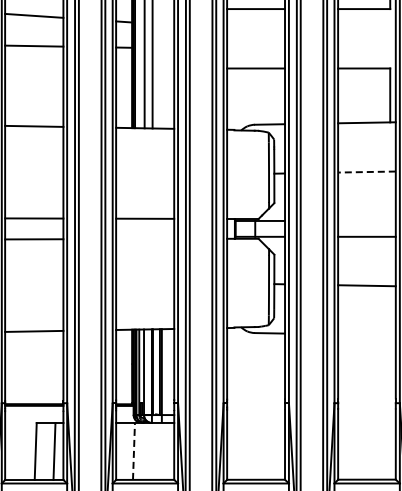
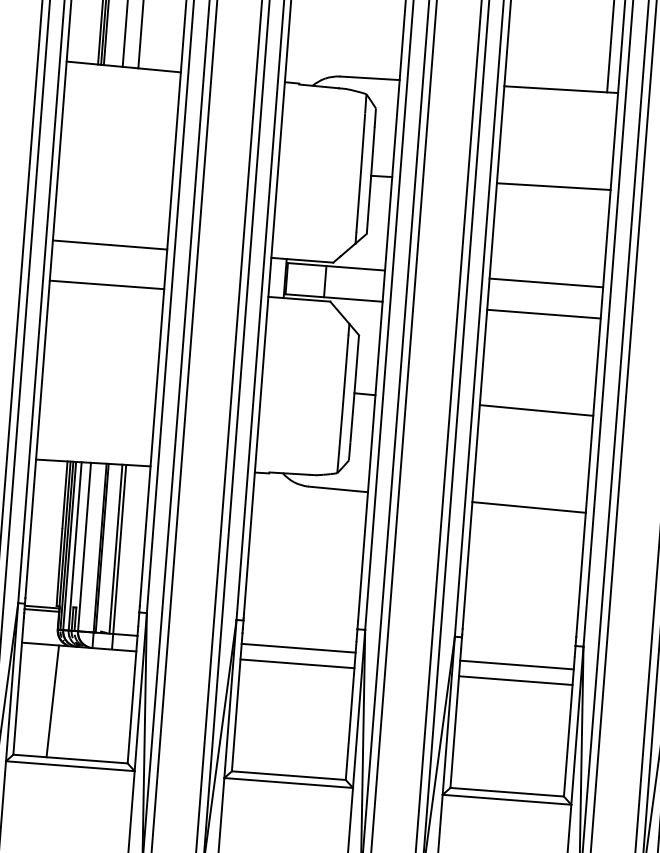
line: (366, 172) -> (552, 187), dashed -> solid
line: (366, 220) -> (545, 281), added
line: (145, 238) -> (107, 283), added
line: (366, 334) -> (528, 506), added
line: (256, 415) -> (299, 649), added
line: (366, 415) -> (515, 665), added
line: (256, 422) -> (298, 662), added
line: (366, 422) -> (514, 679), added
line: (134, 450) -> (53, 699), dashed -> solid

